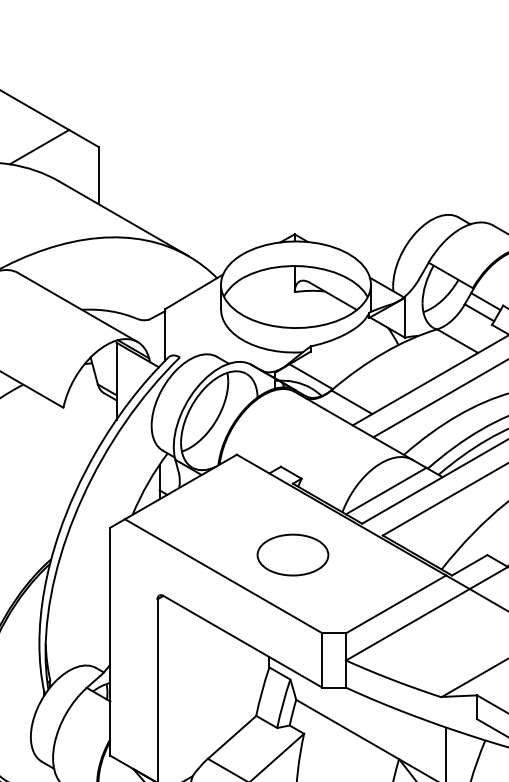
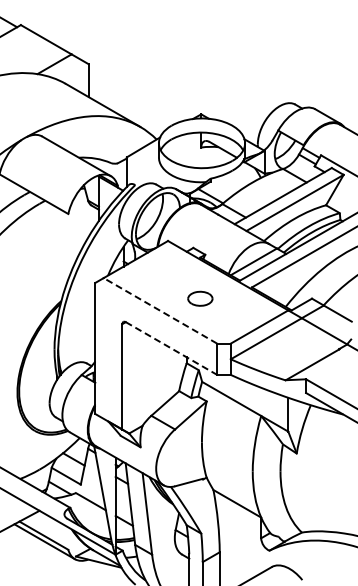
part: (293, 554) -> (200, 298), size x0.6
line: (223, 575) -> (160, 310), solid -> dashed
line: (242, 641) -> (171, 348), solid -> dashed

